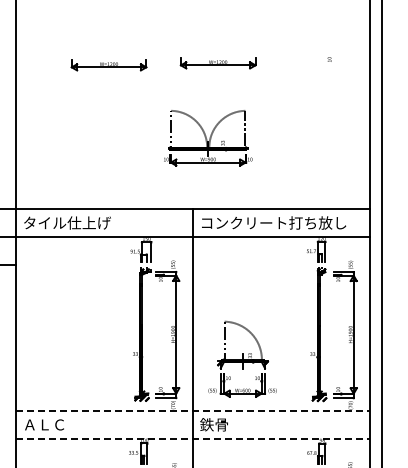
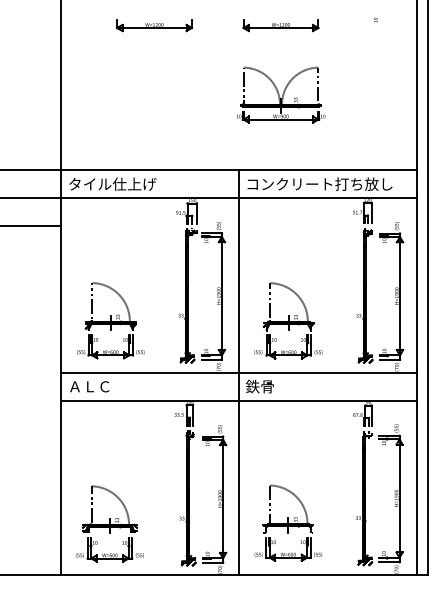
part: (217, 62) -> (280, 25), moved
part: (207, 137) -> (280, 94), moved
part: (65, 358) -> (110, 320), added
line: (193, 410) -> (239, 372), dashed -> solid
line: (193, 438) -> (239, 400), dashed -> solid

